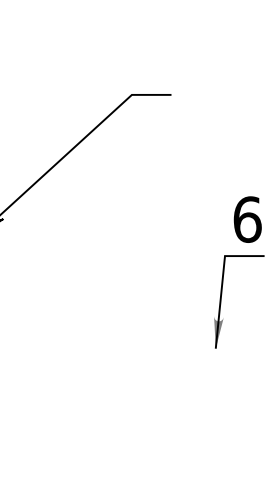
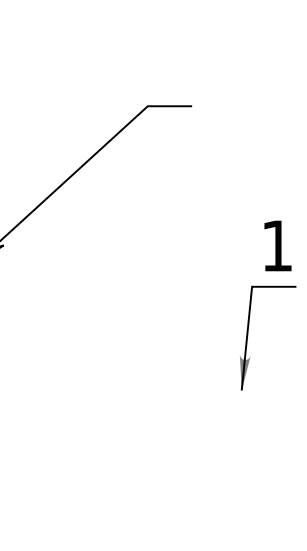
text: (247, 219) -> (277, 245), 6 -> 1

